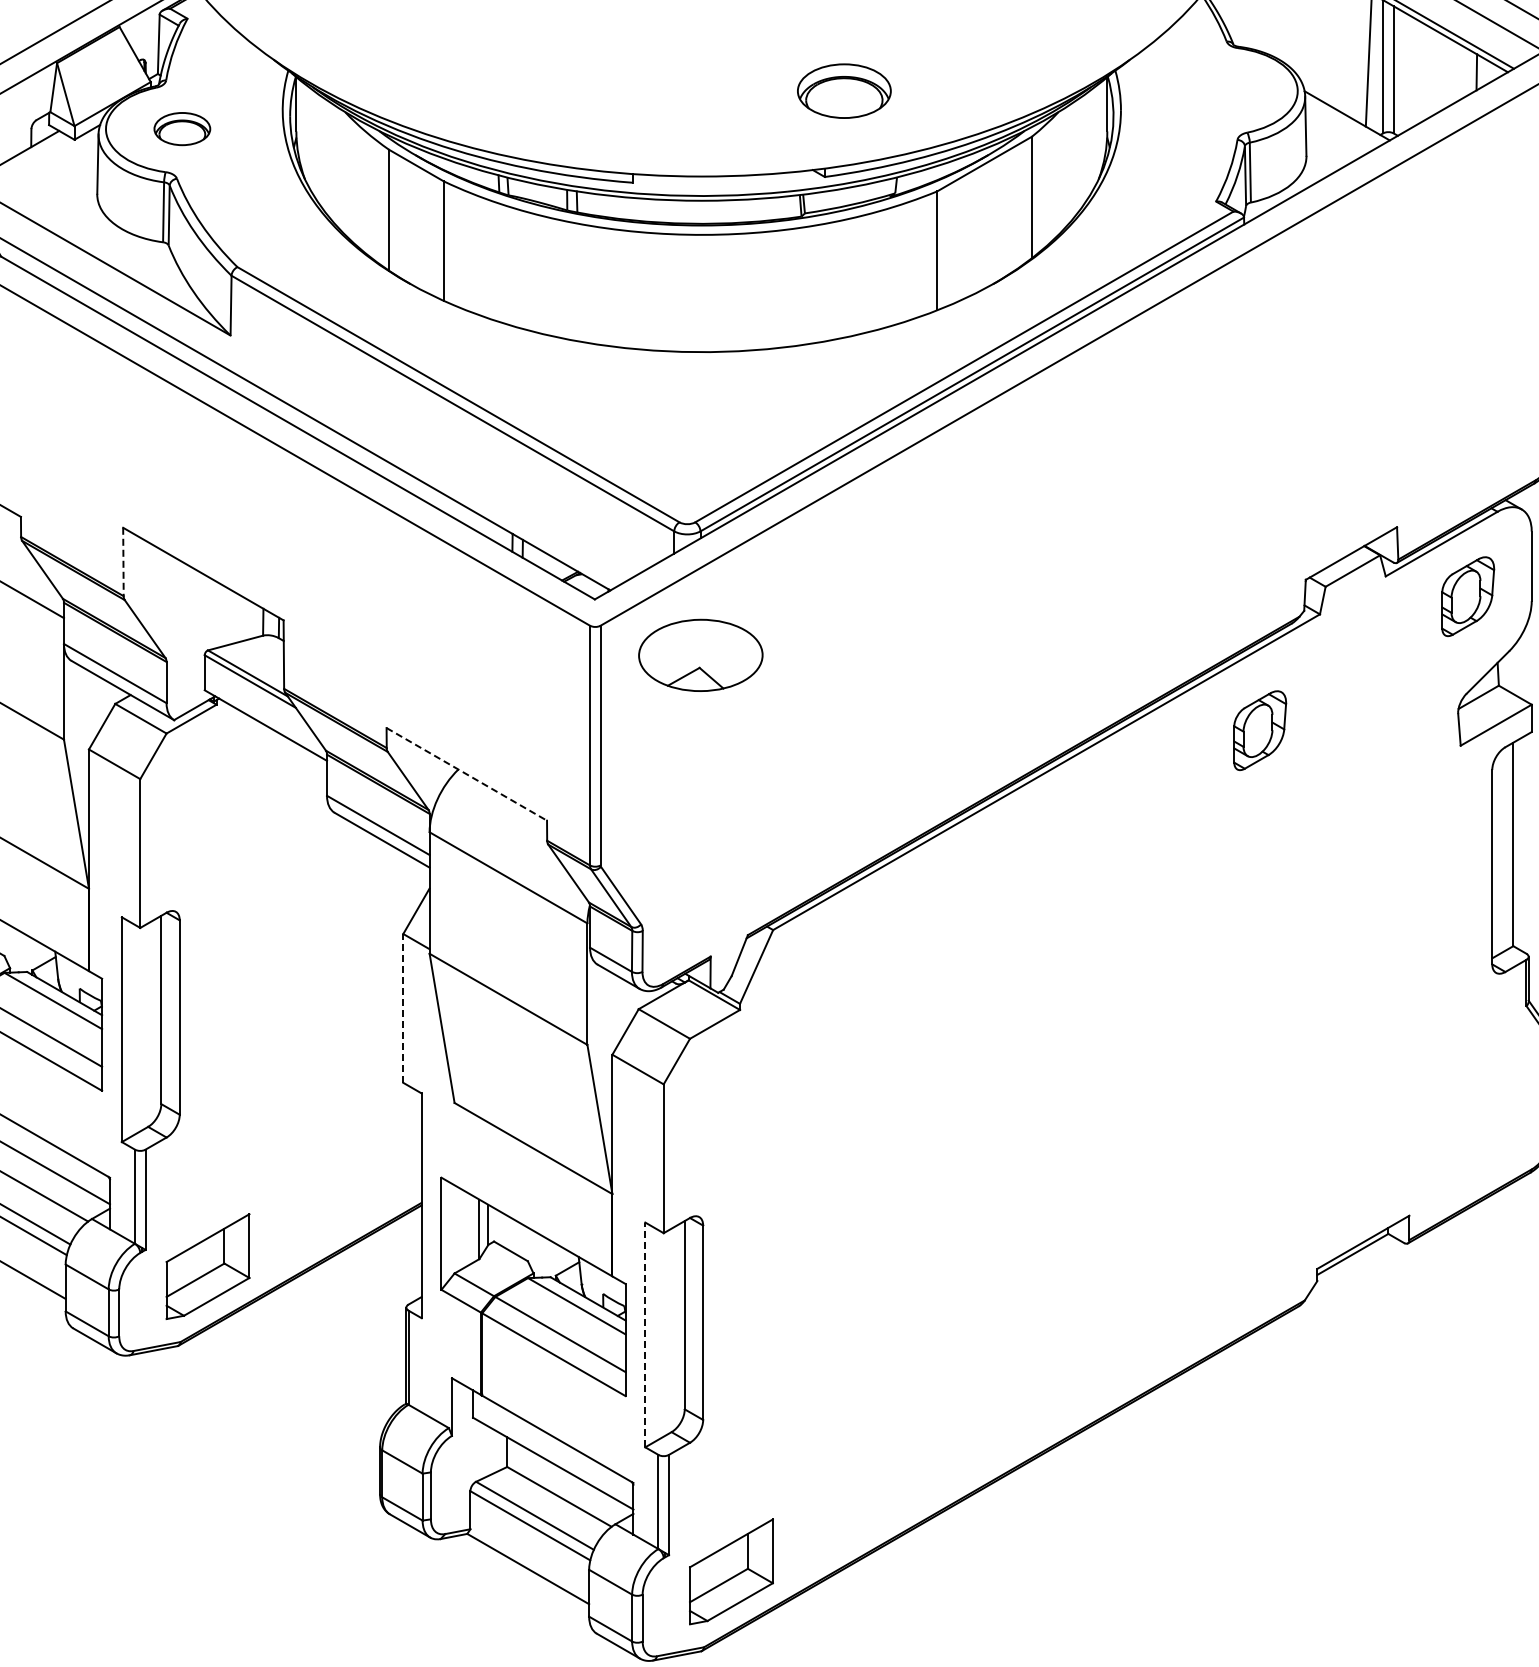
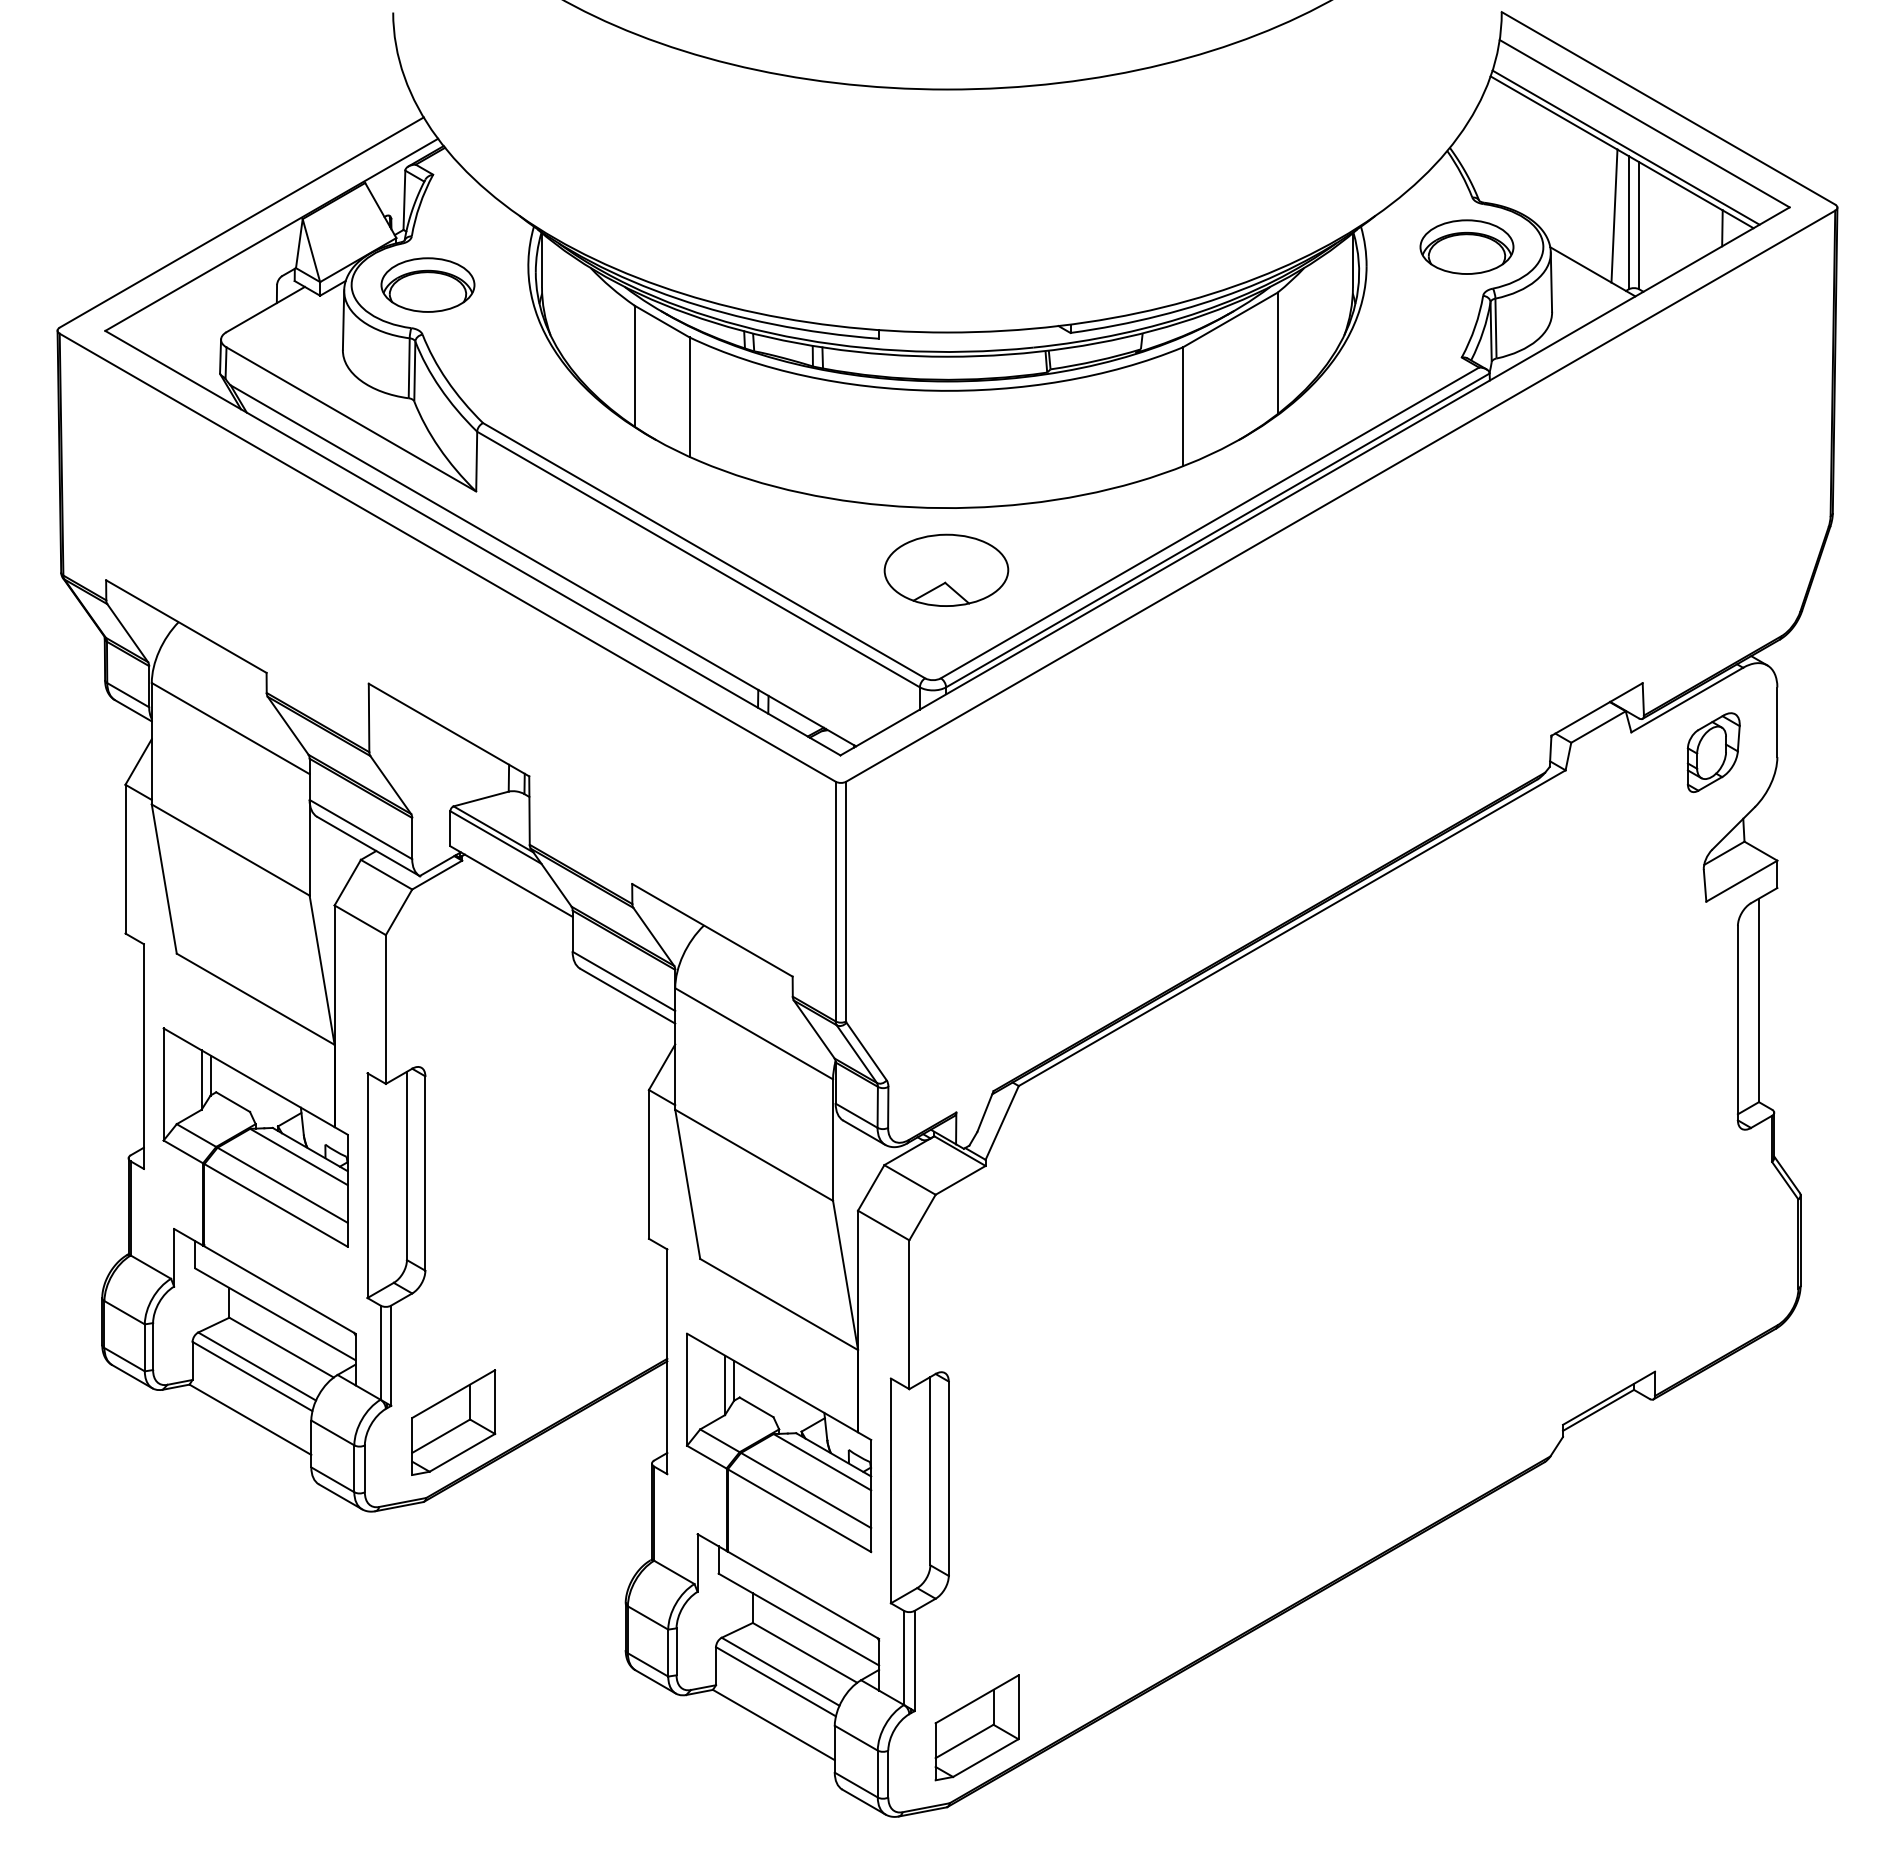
part: (843, 90) -> (1466, 246), moved
part: (181, 128) -> (427, 284), size x1.67
line: (123, 562) -> (369, 718), dashed -> solid
part: (700, 654) -> (946, 569), moved
part: (1259, 730) -> (1505, 886), removed
line: (466, 774) -> (712, 930), dashed -> solid
line: (402, 1007) -> (648, 1163), dashed -> solid
line: (644, 1334) -> (890, 1490), dashed -> solid

